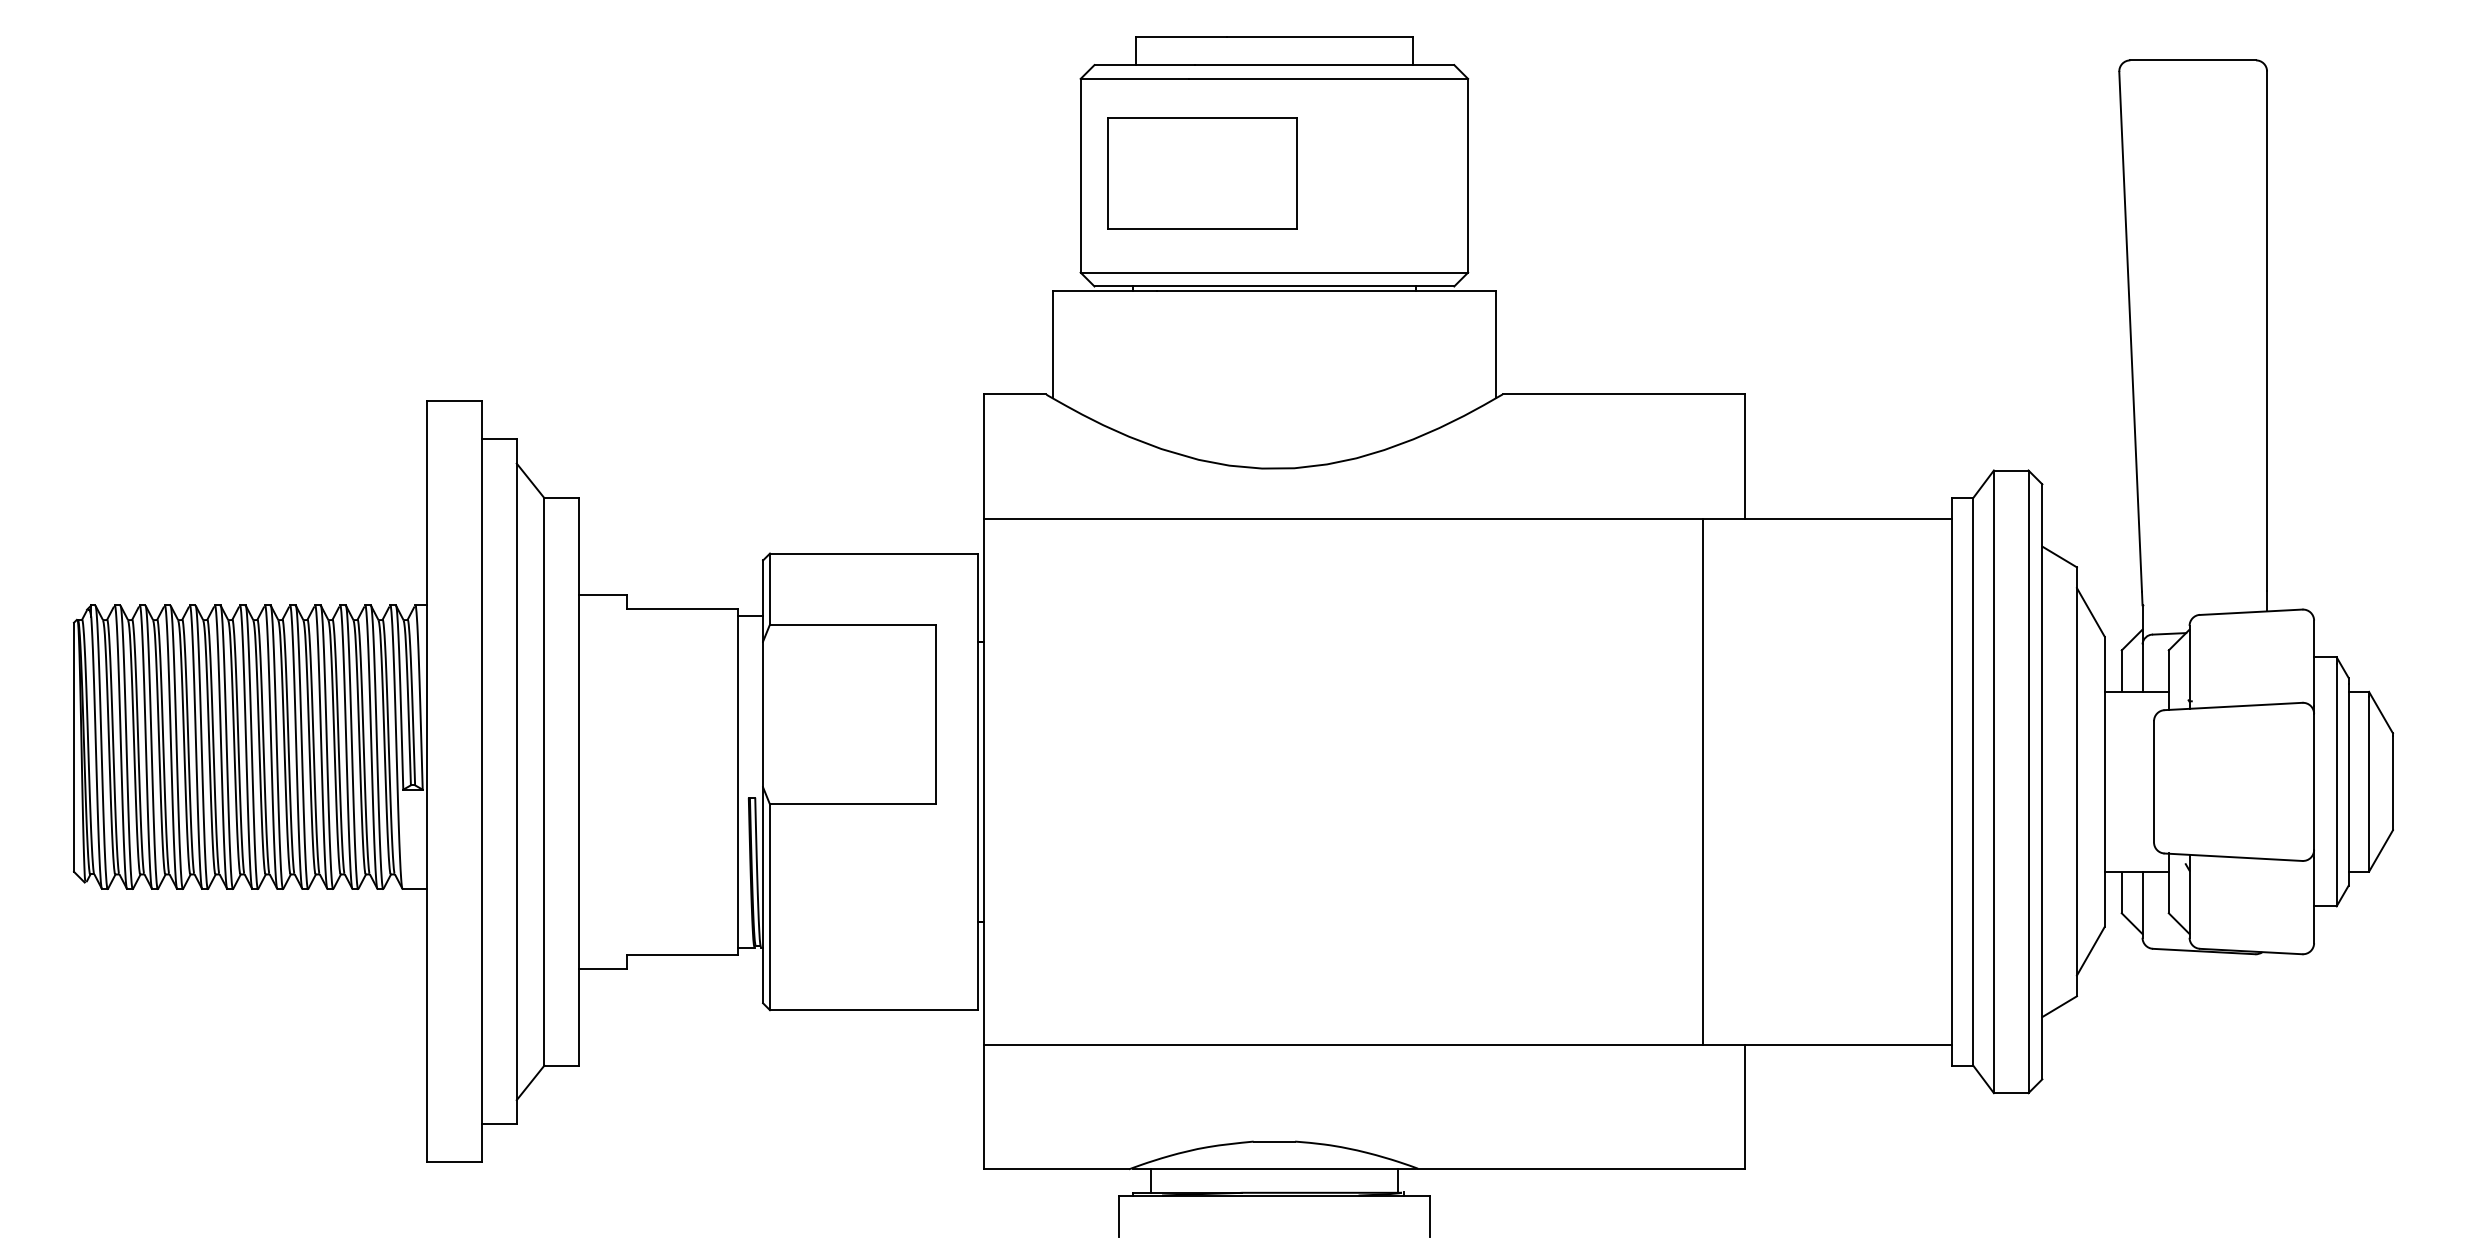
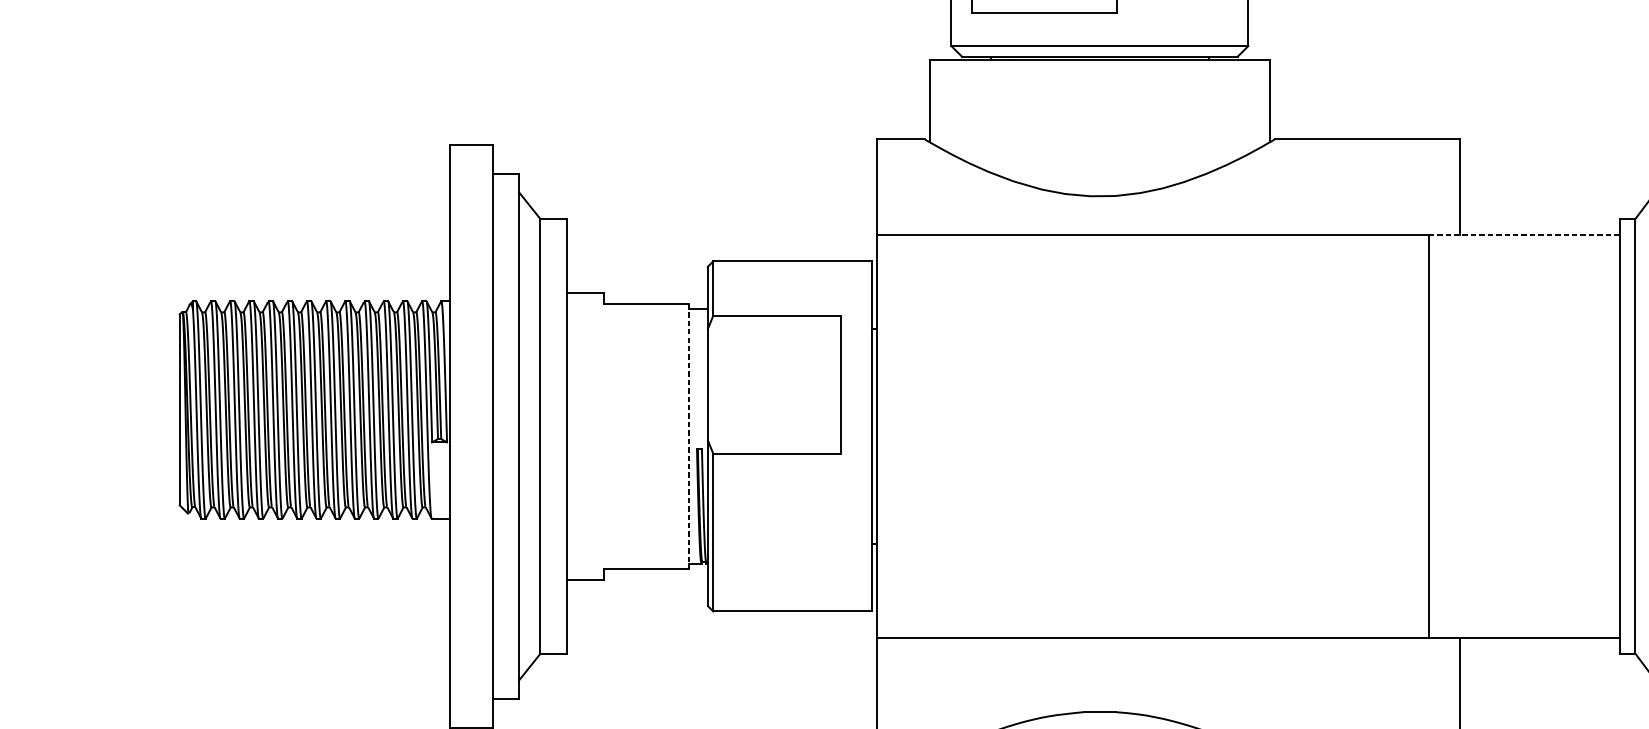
line: (1827, 518) -> (1523, 234), solid -> dashed
line: (738, 781) -> (689, 436), solid -> dashed

